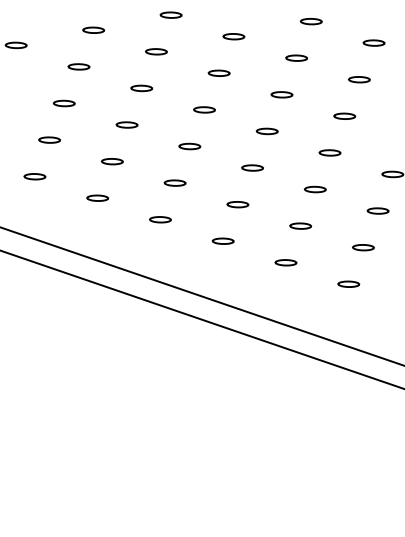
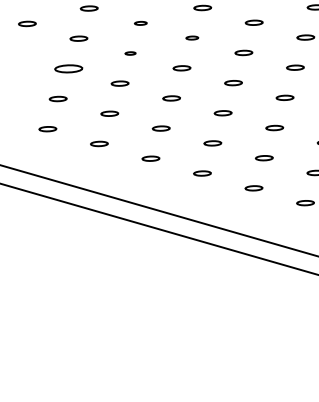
part: (156, 51) -> (140, 23), size x0.7
part: (218, 72) -> (191, 37), size x0.7
part: (141, 88) -> (130, 53), size x0.6
part: (63, 103) -> (67, 68), size x1.6

